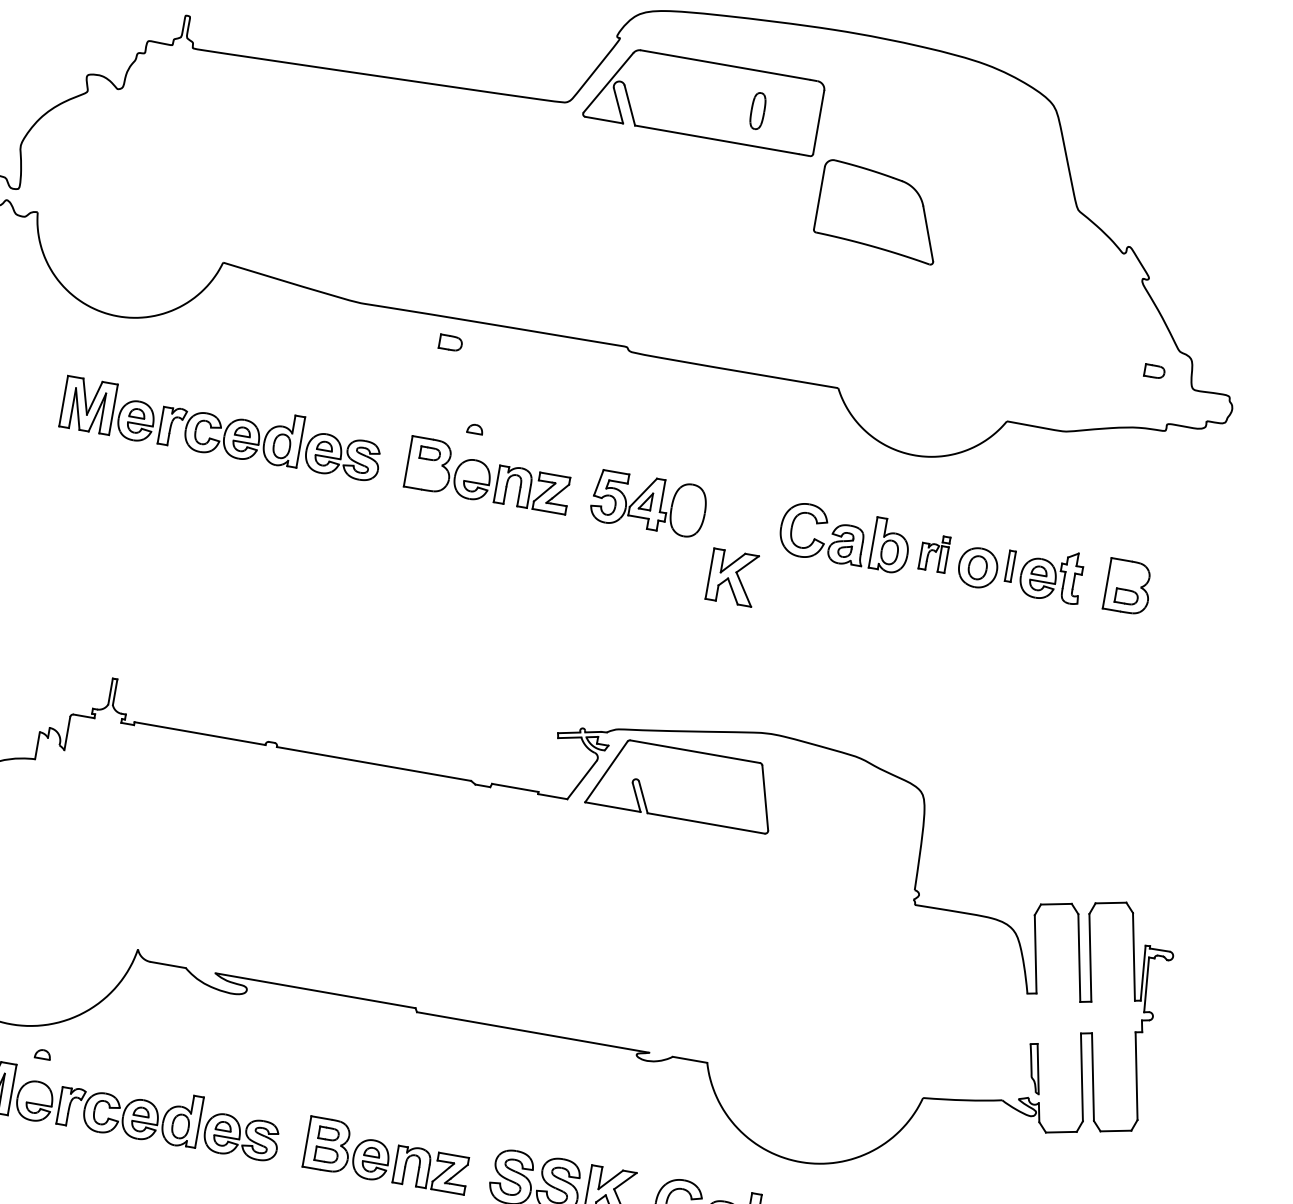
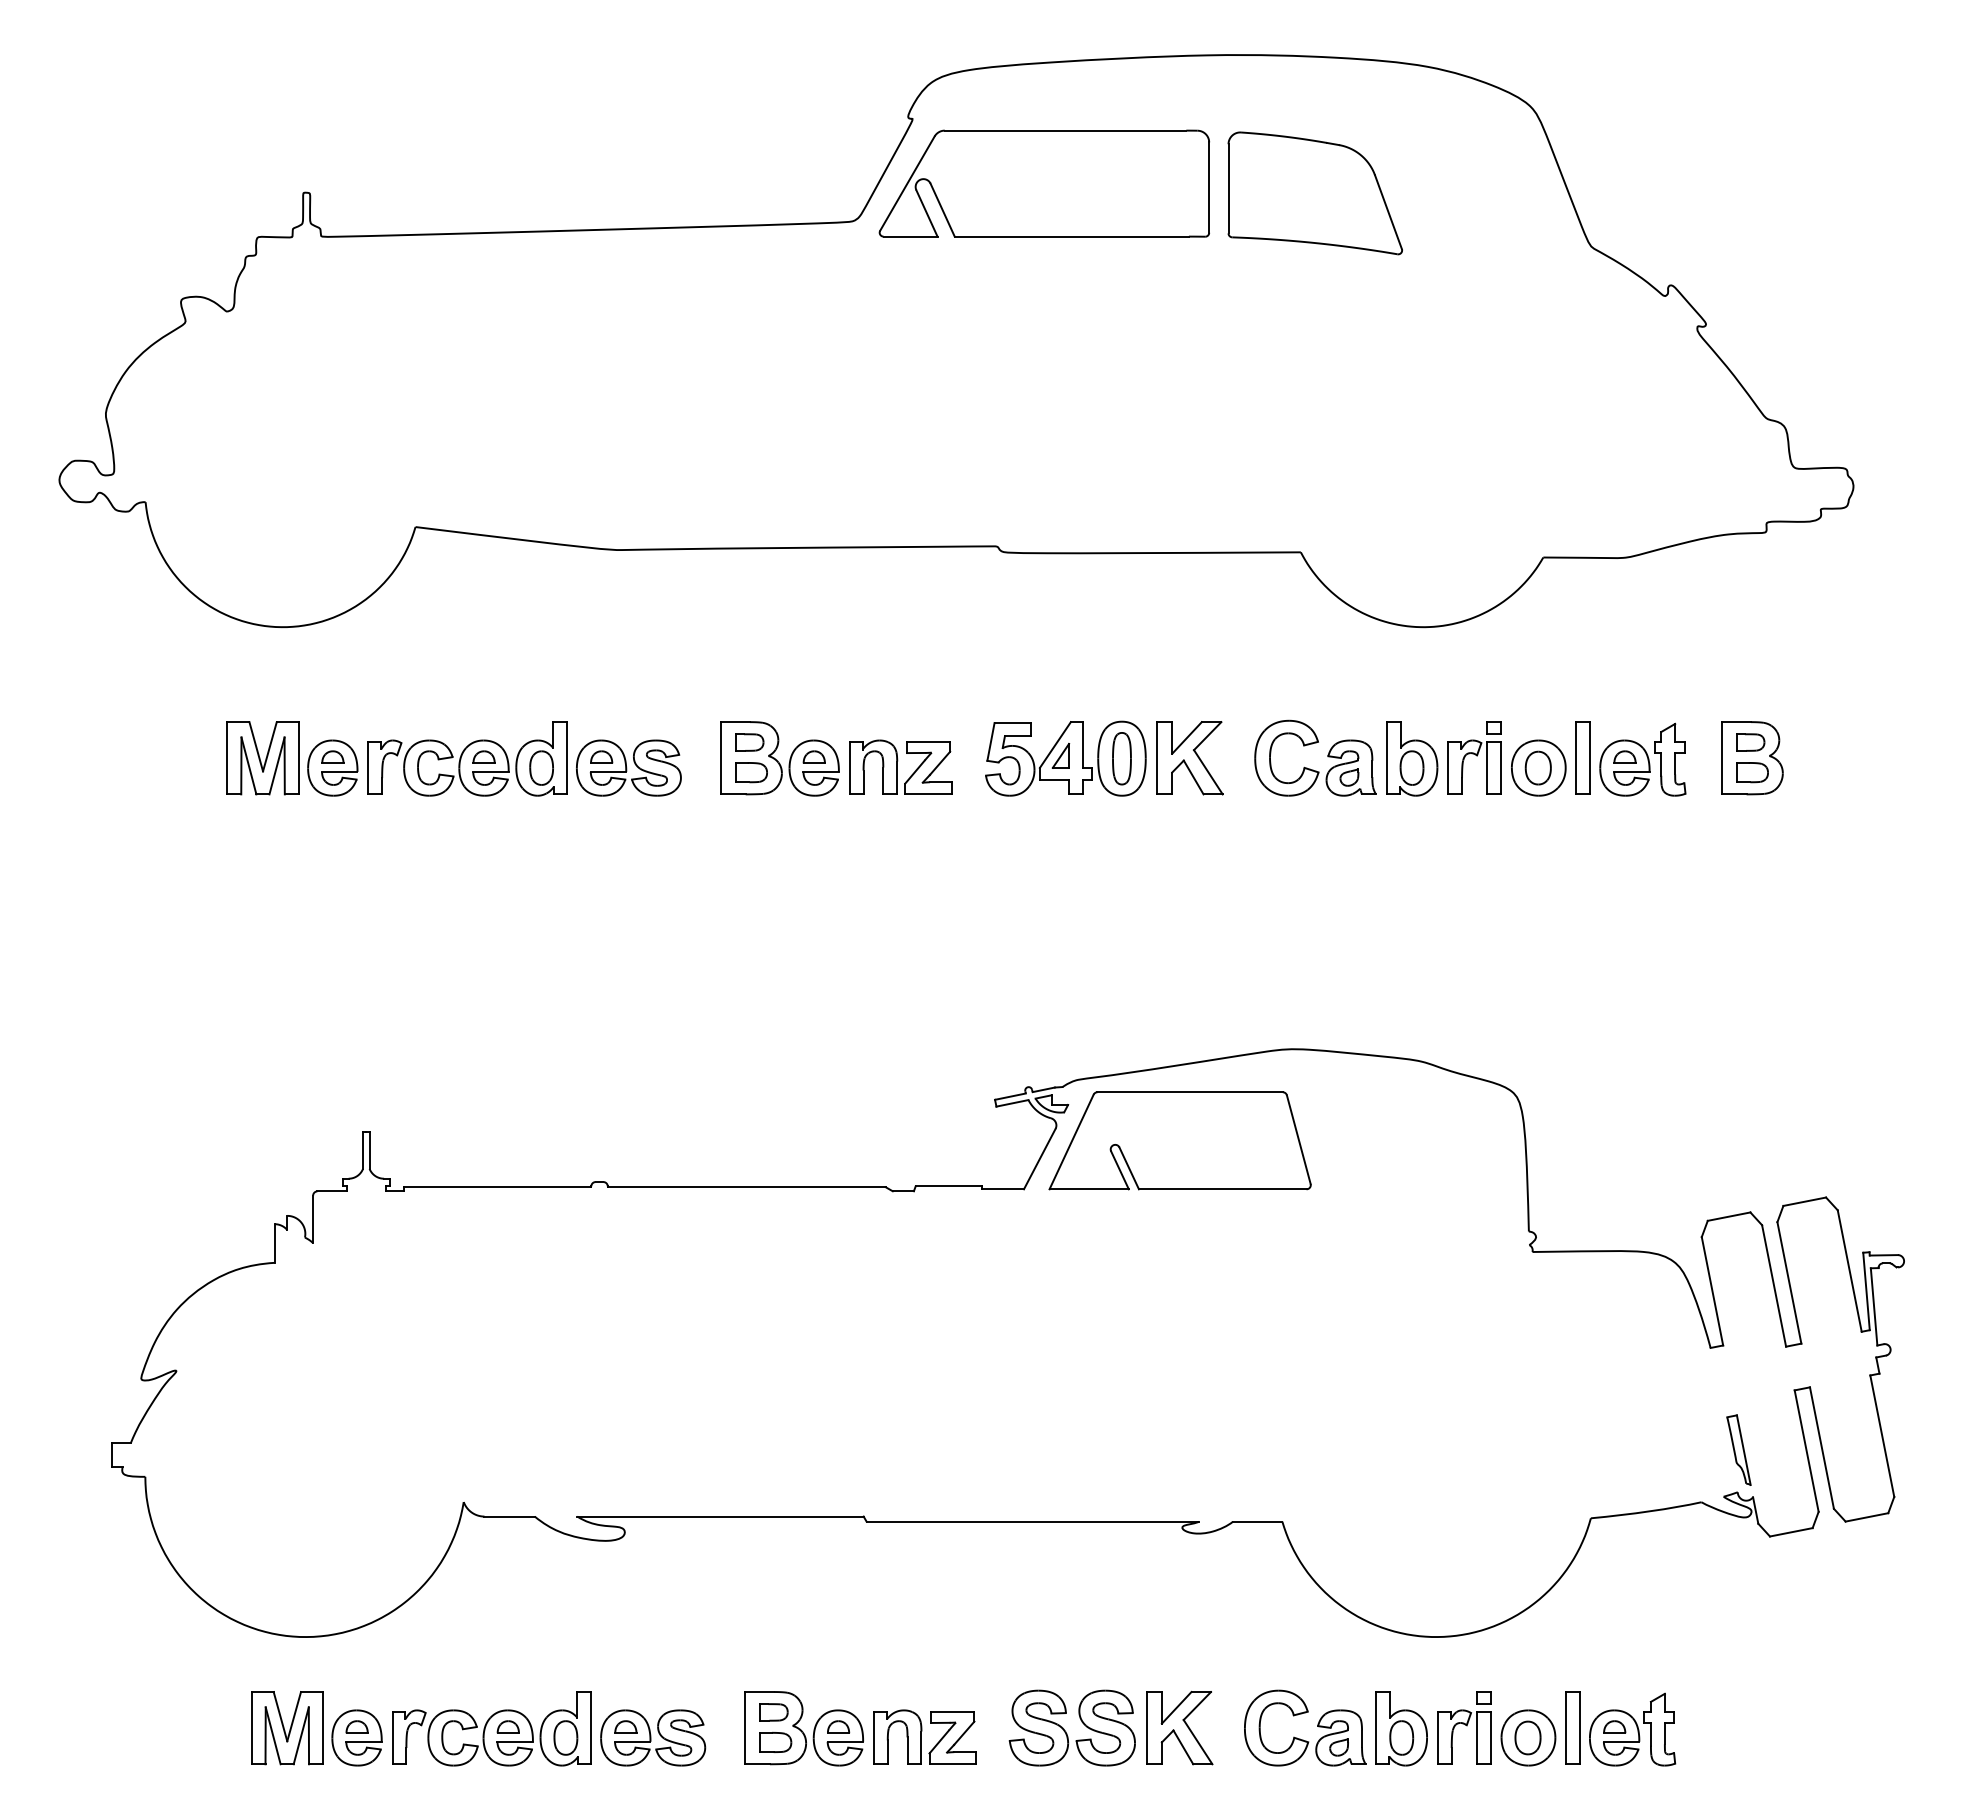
part: (757, 110) -> (1121, 758), moved
part: (878, 211) -> (1314, 193), moved
part: (450, 342) -> (751, 772), moved
part: (1154, 371) -> (1750, 742), moved
part: (474, 428) -> (813, 756), moved
part: (934, 552) -> (1474, 757), size x1.43
part: (1009, 565) -> (1582, 757), size x1.67
part: (732, 577) -> (1189, 758), moved
part: (42, 1053) -> (356, 1726), moved

